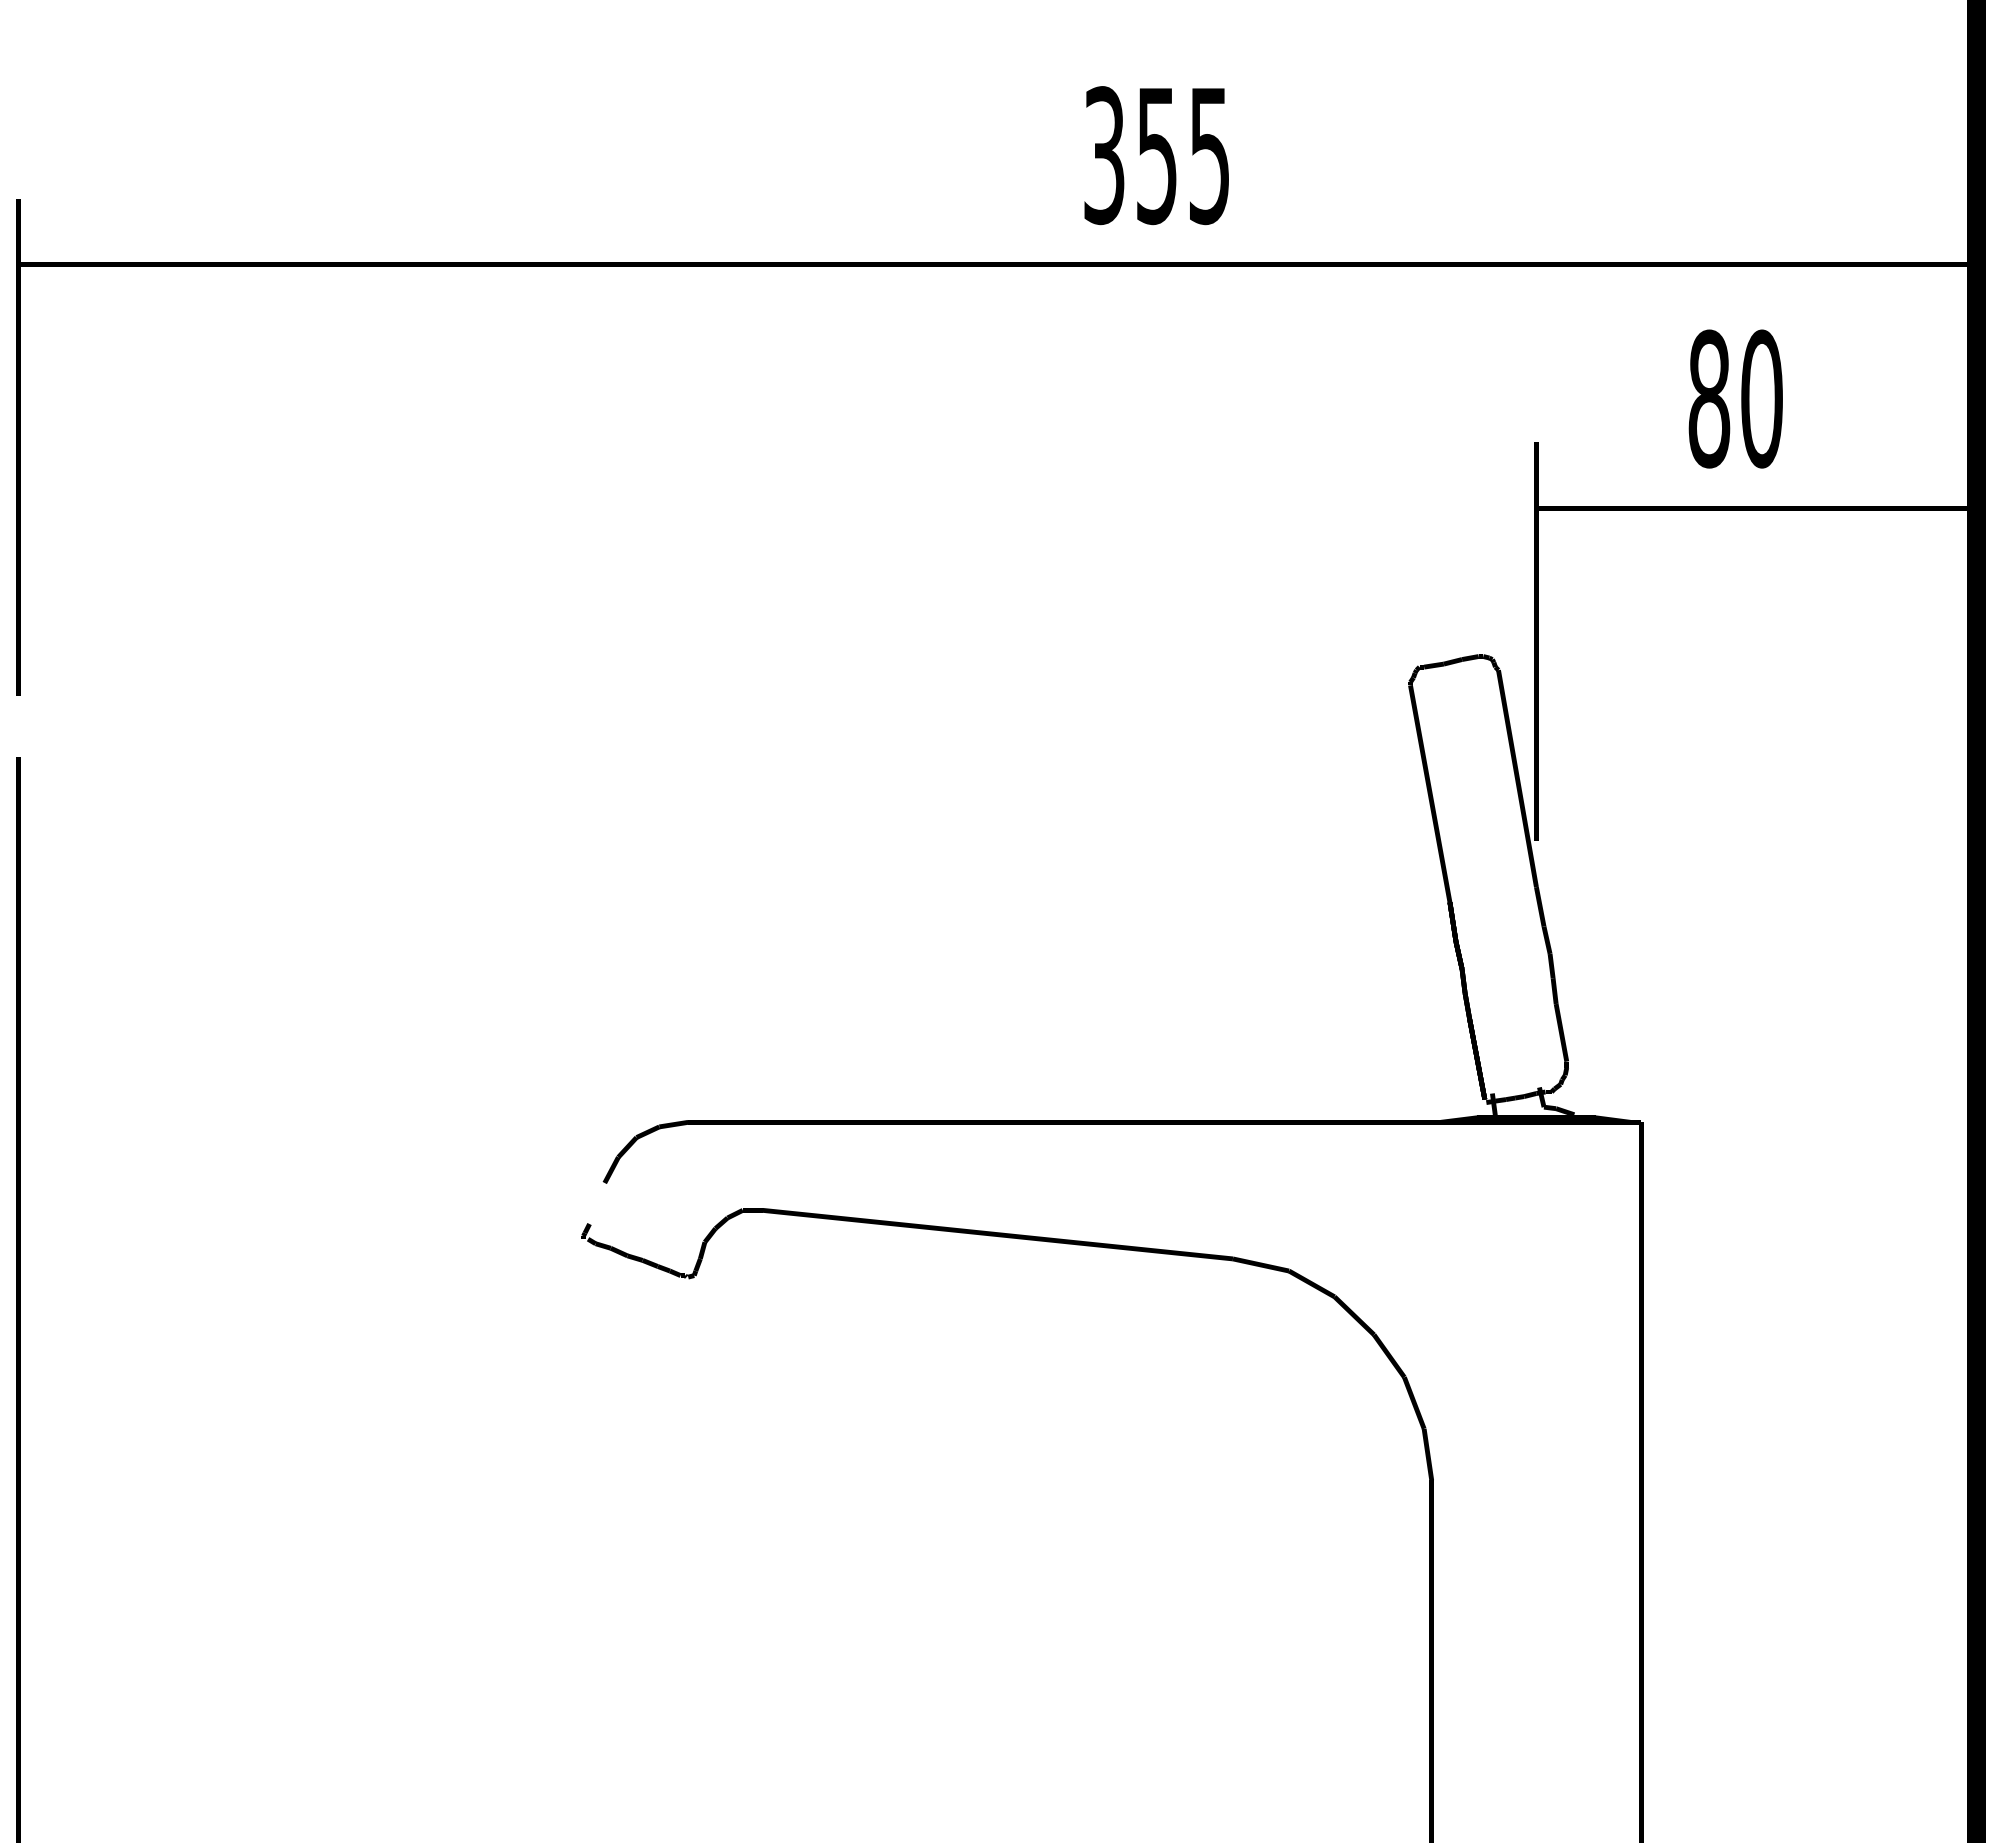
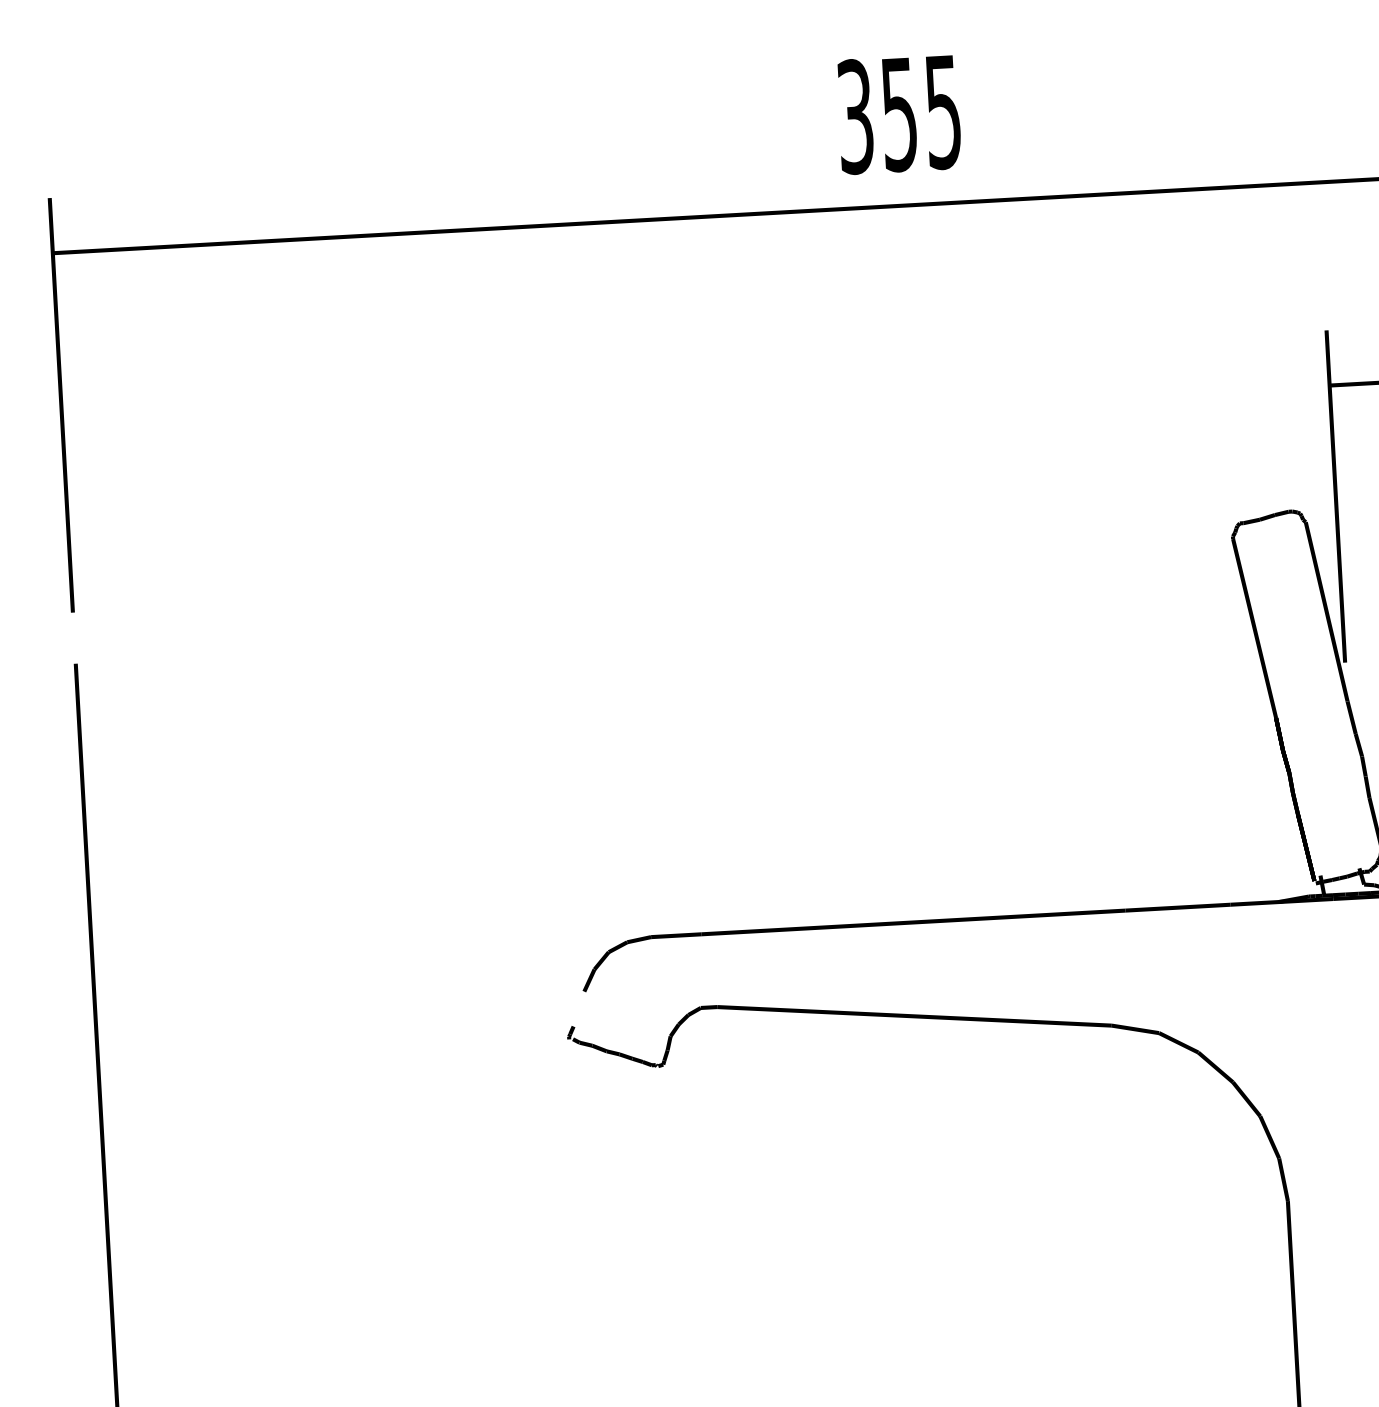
text: (1156, 155) -> (899, 114), moved

